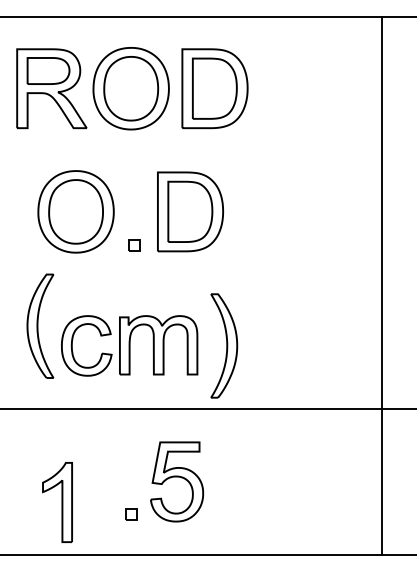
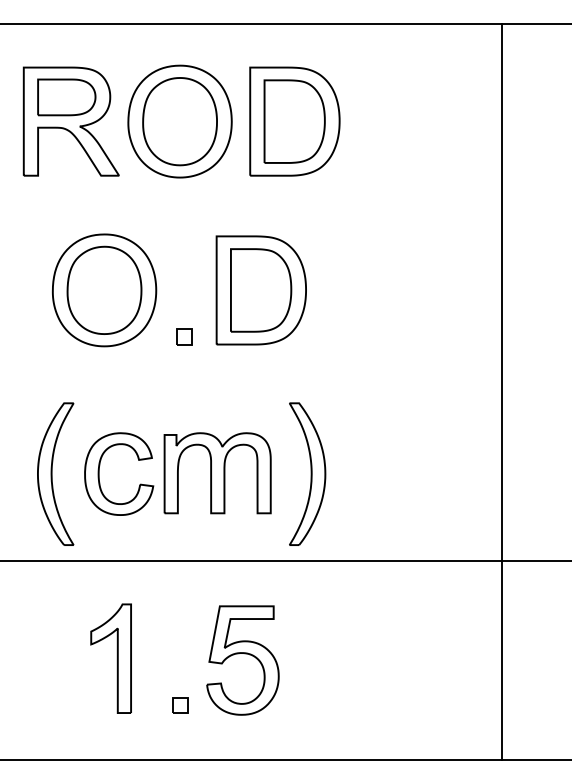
line: (381, 285) -> (502, 391), moved
part: (40, 325) -> (55, 473), moved
part: (57, 502) -> (110, 658), moved

